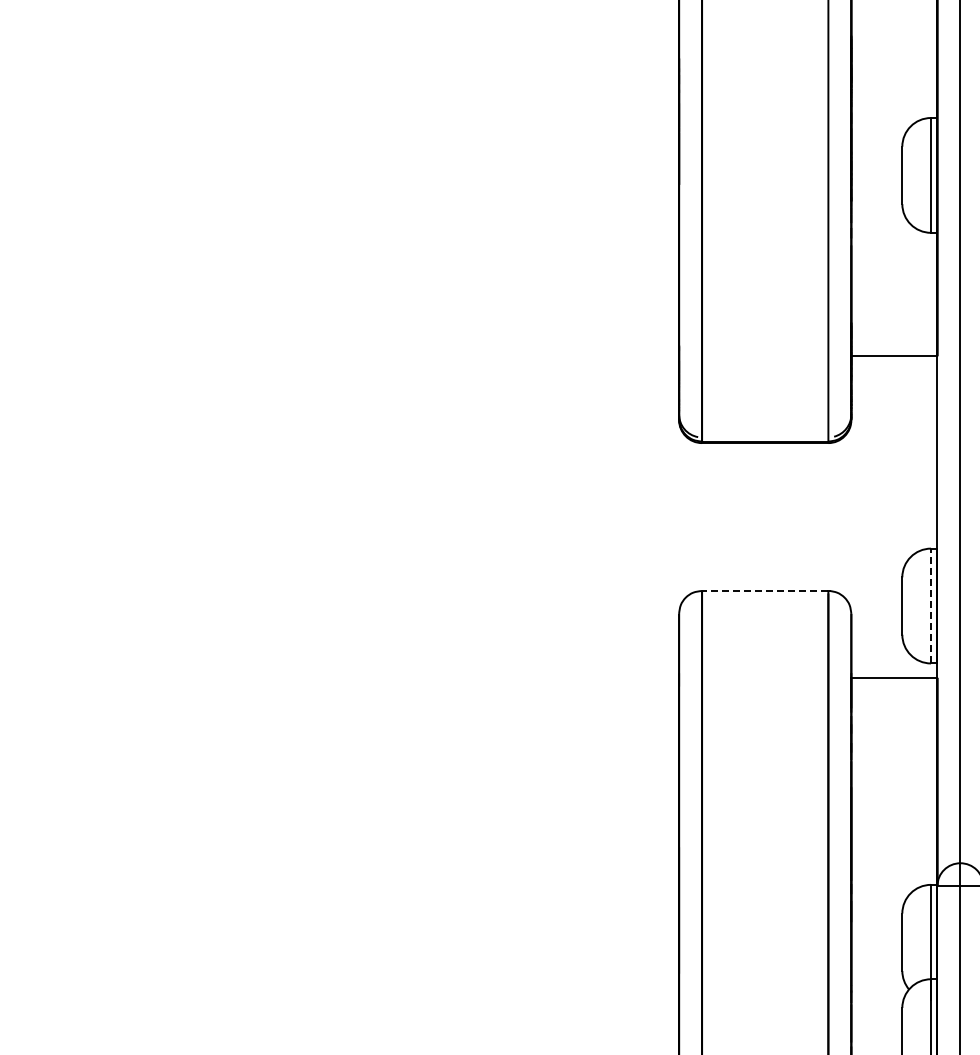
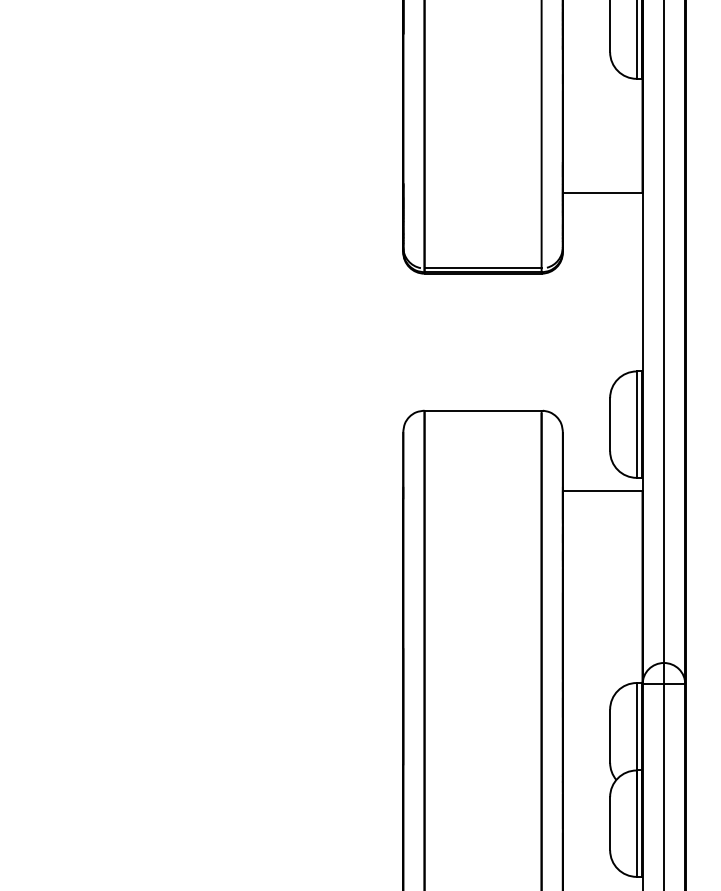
line: (765, 437) -> (483, 268), added
line: (764, 590) -> (482, 410), dashed -> solid
line: (931, 605) -> (637, 424), dashed -> solid

